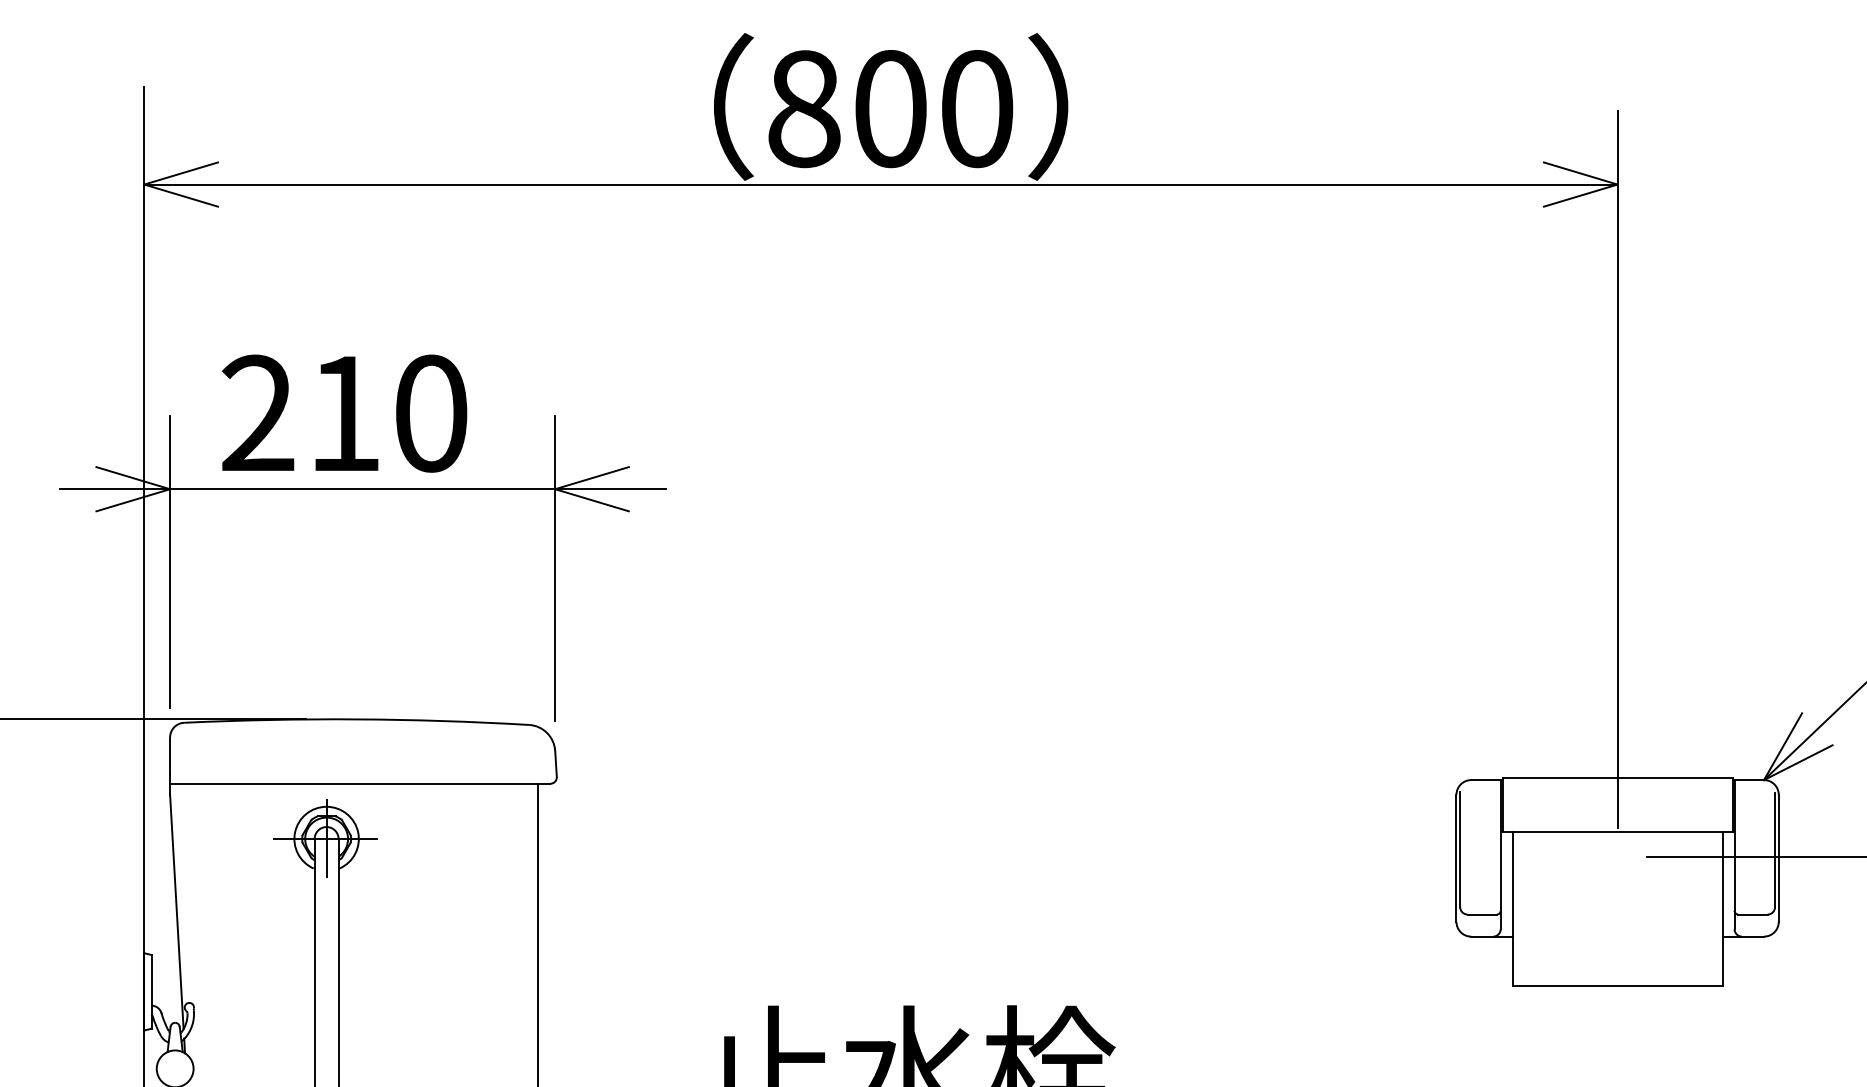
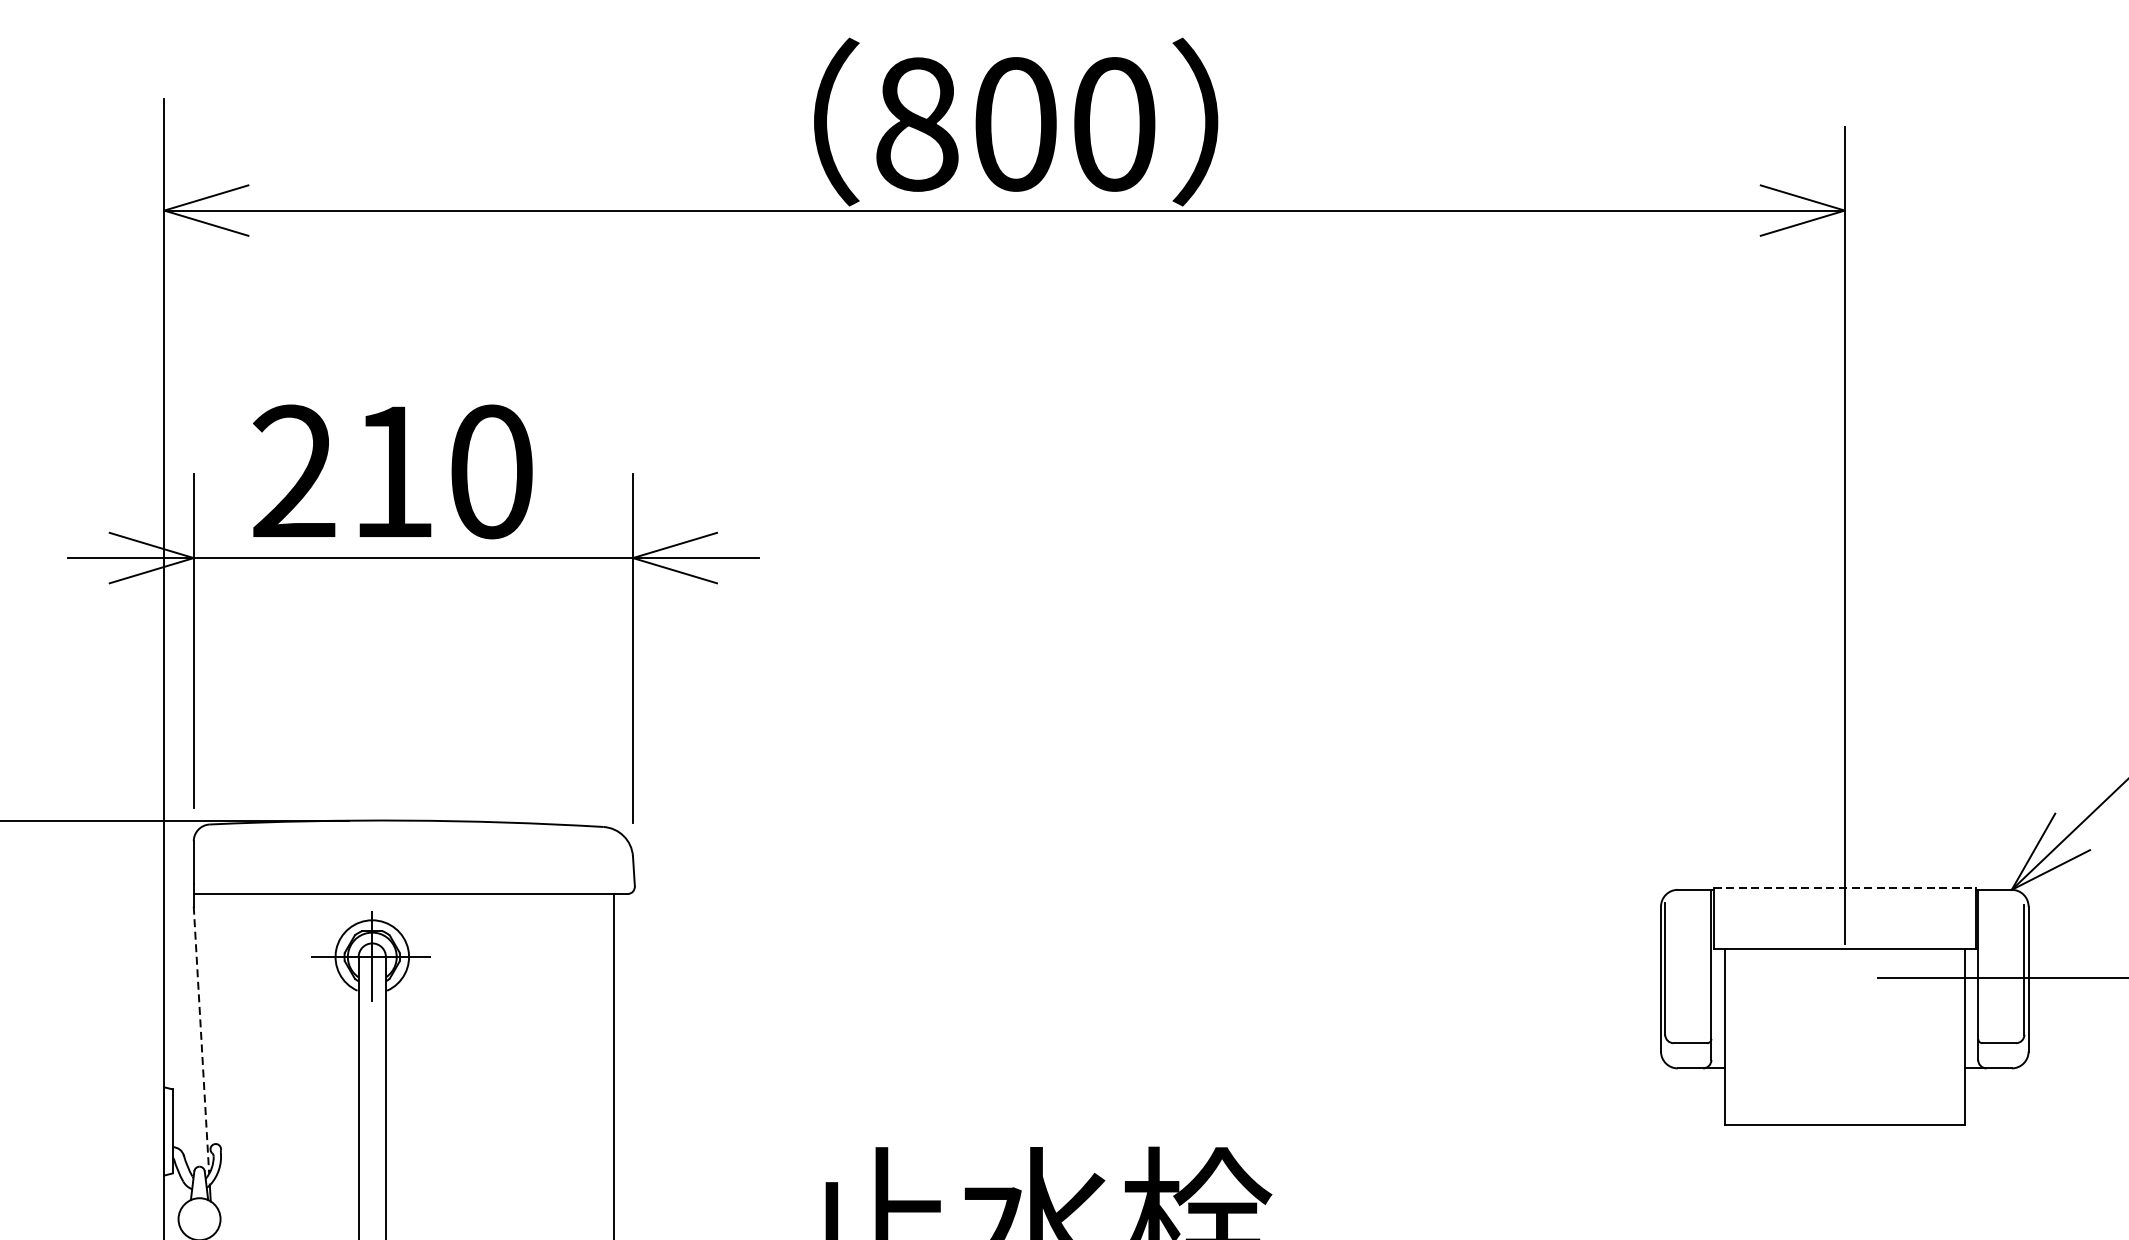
line: (1618, 778) -> (1845, 888), solid -> dashed
line: (176, 912) -> (201, 1040), solid -> dashed

